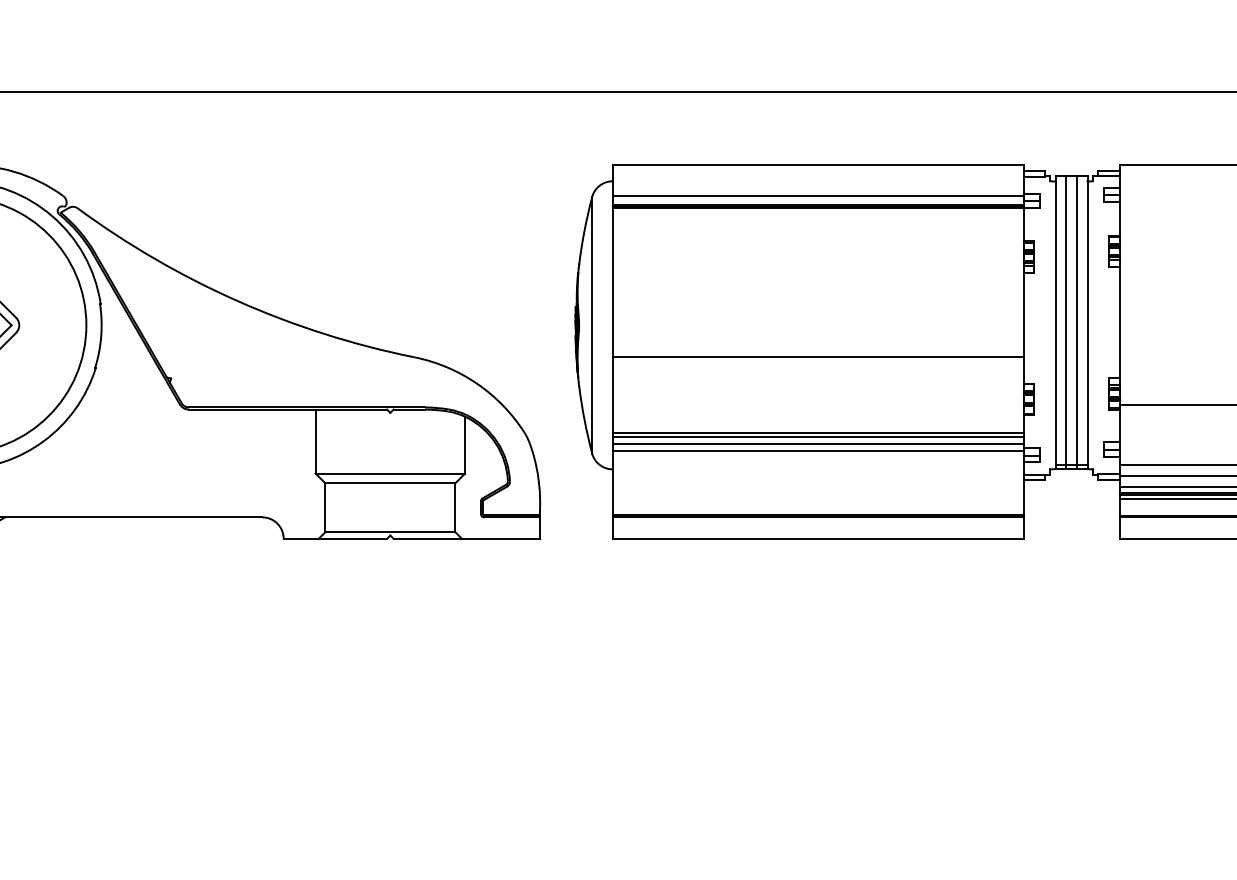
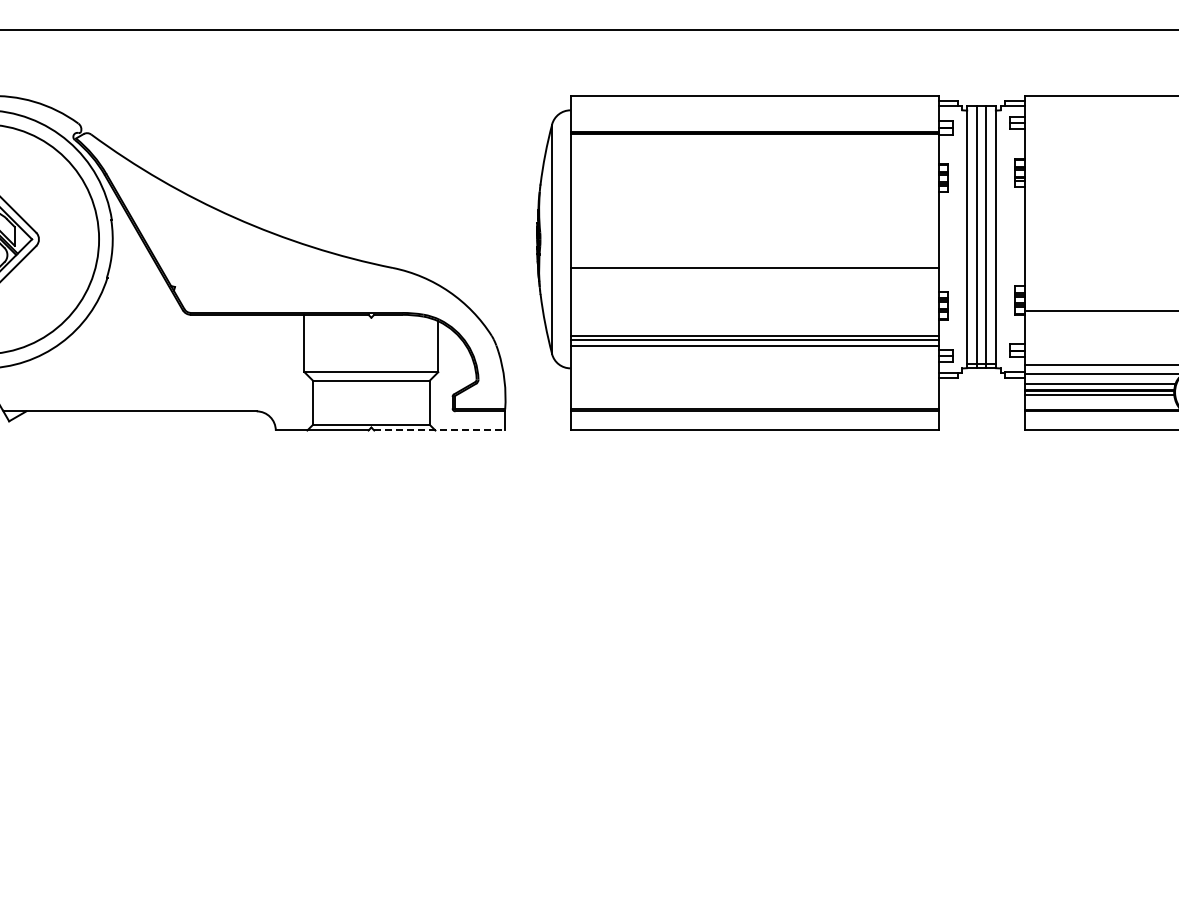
line: (818, 195) -> (754, 123), removed
line: (818, 450) -> (754, 351), removed
line: (467, 538) -> (440, 430), solid -> dashed

